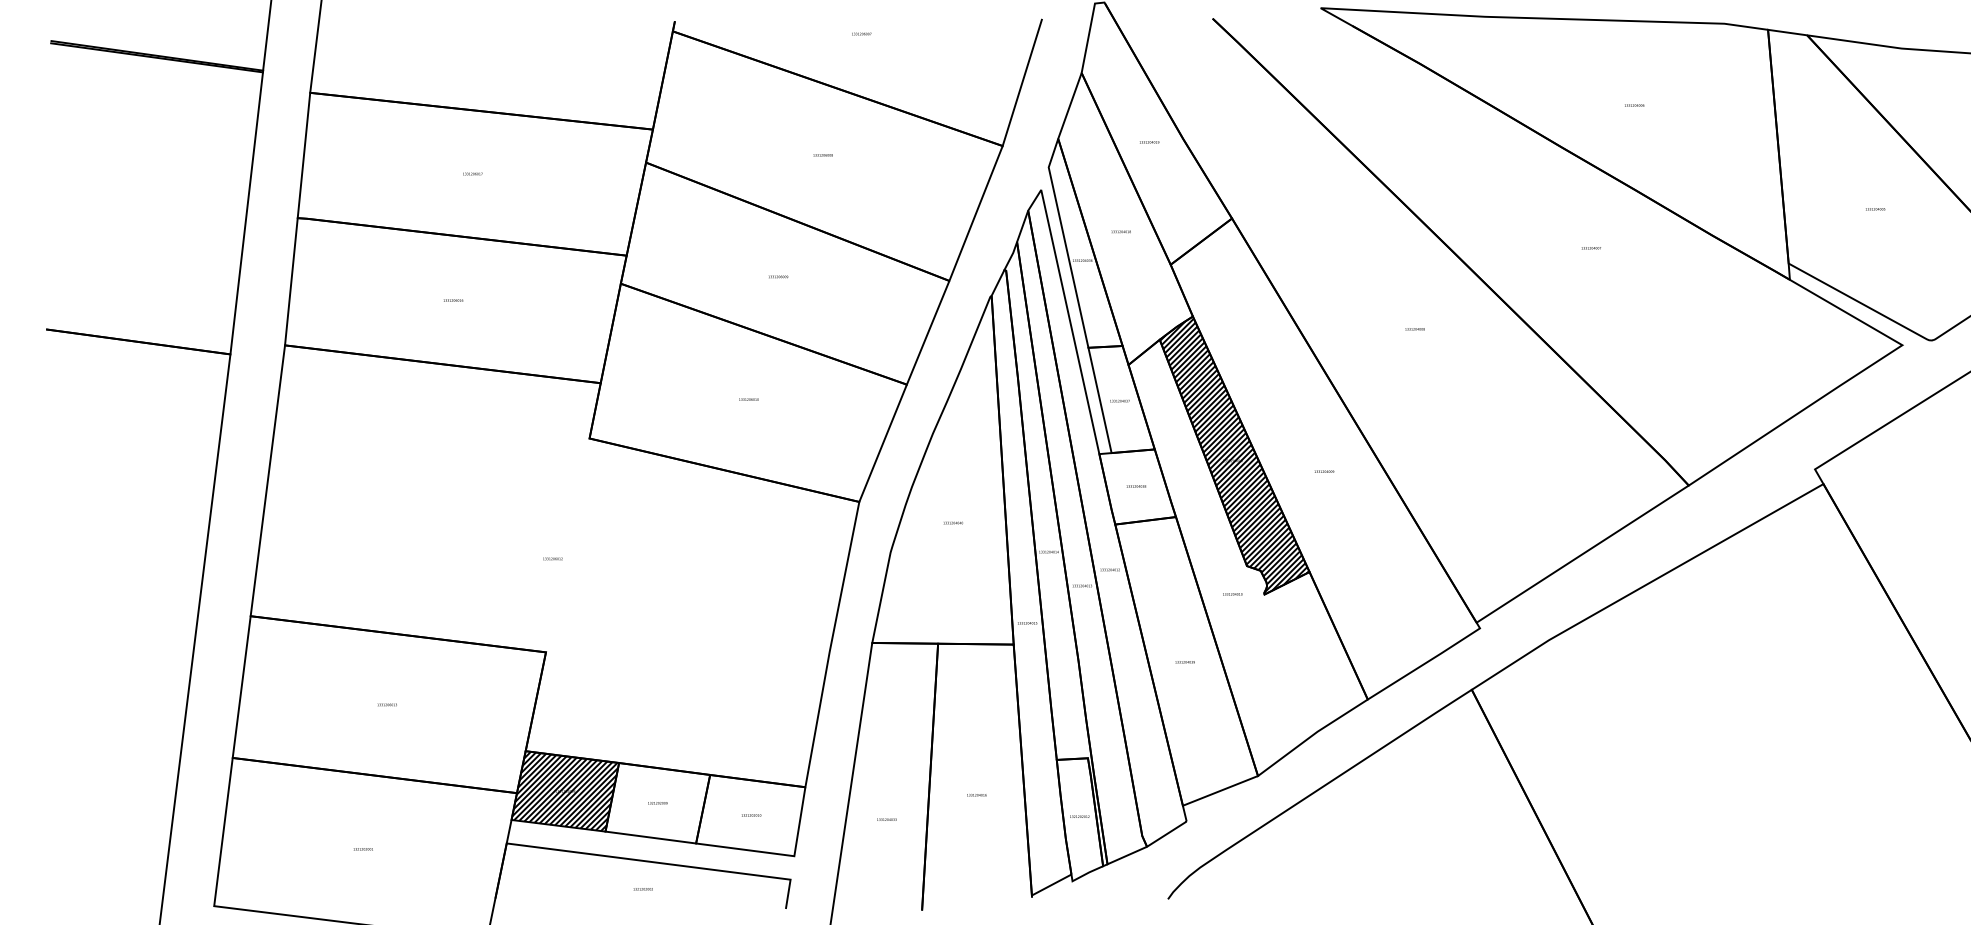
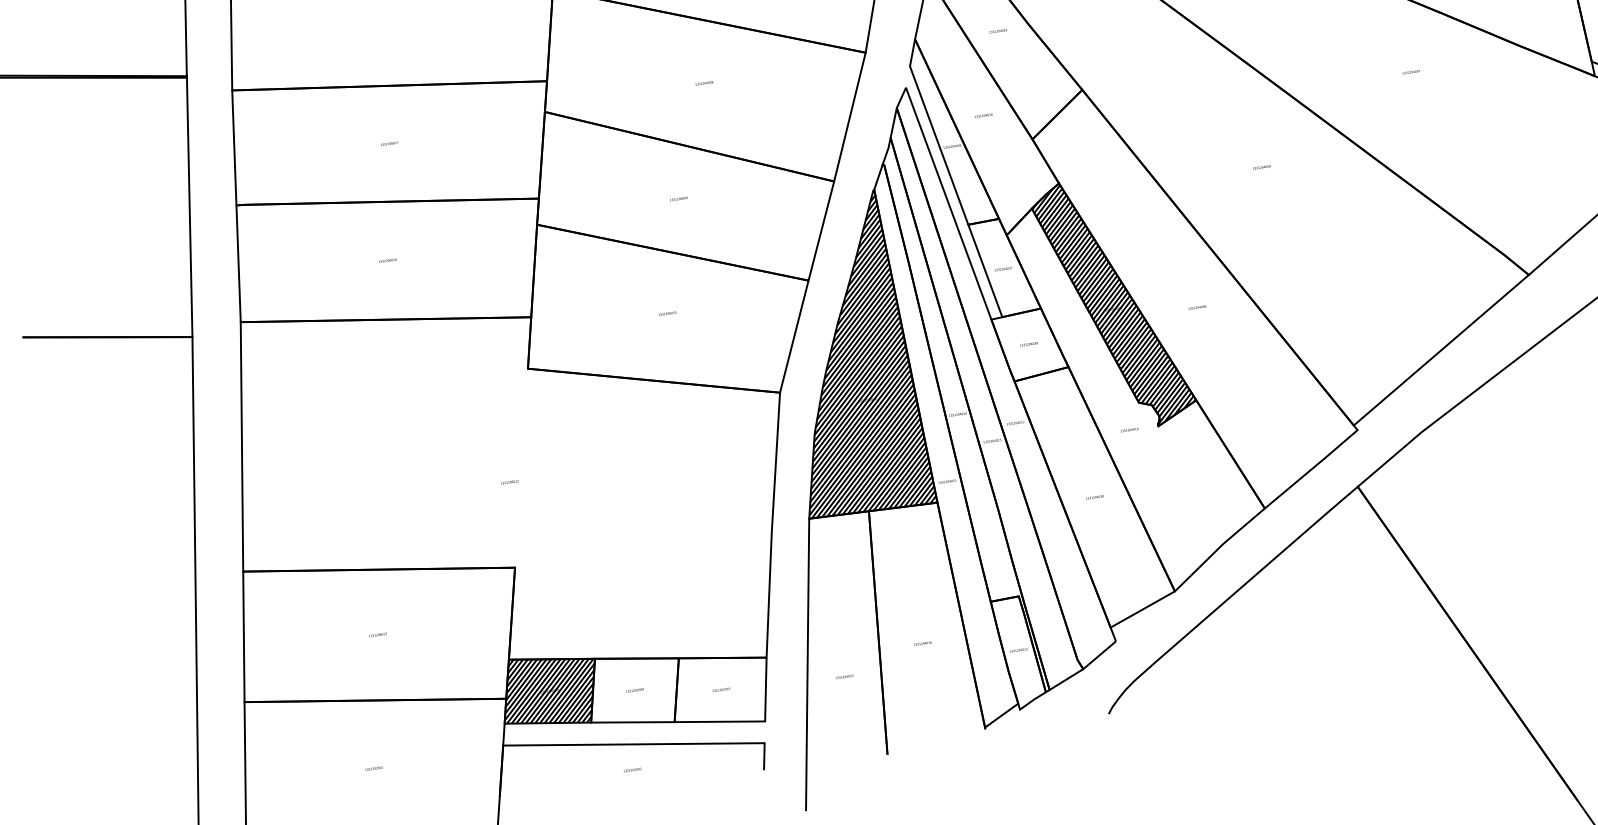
hatch: (942, 470) -> (851, 353), added

